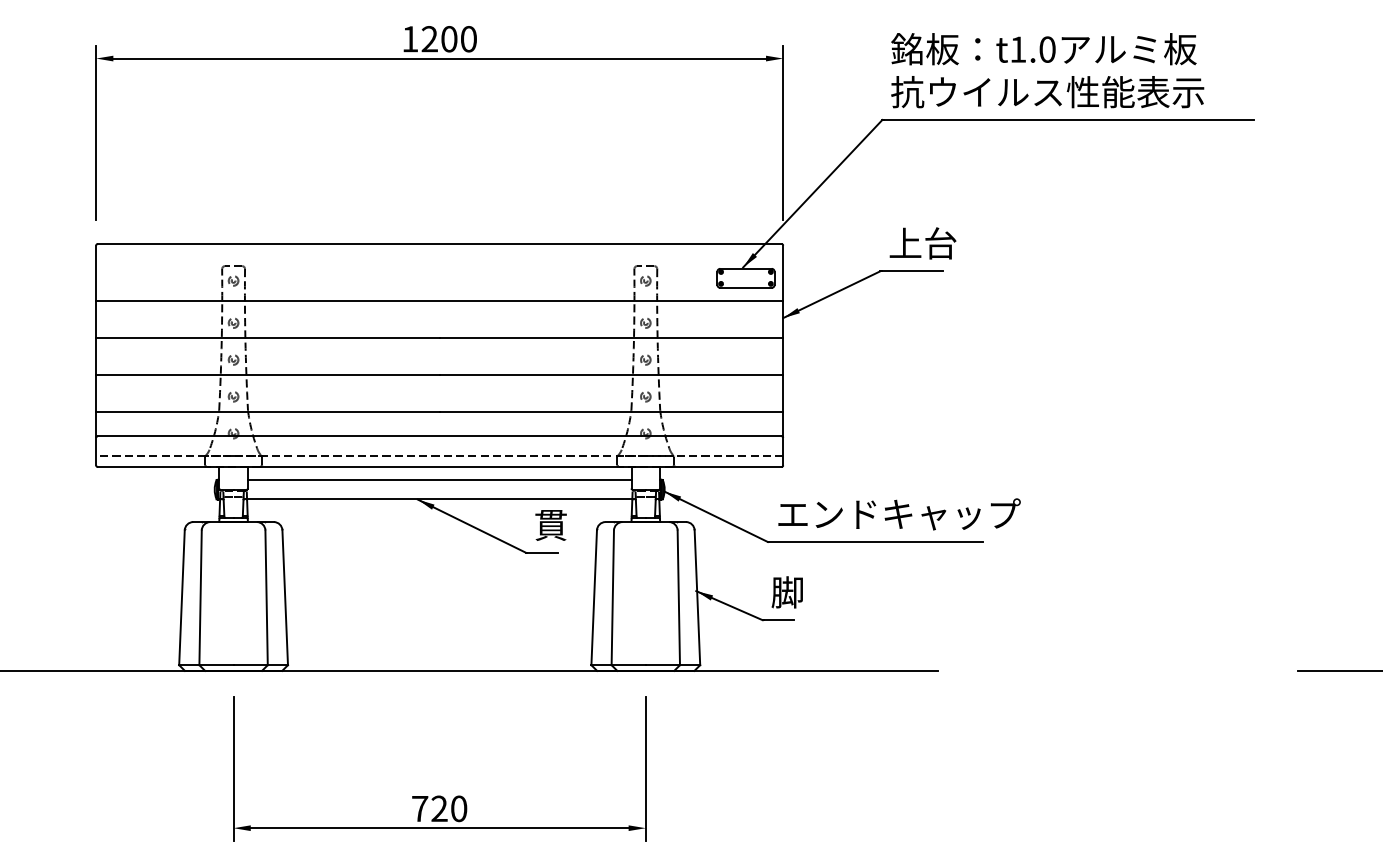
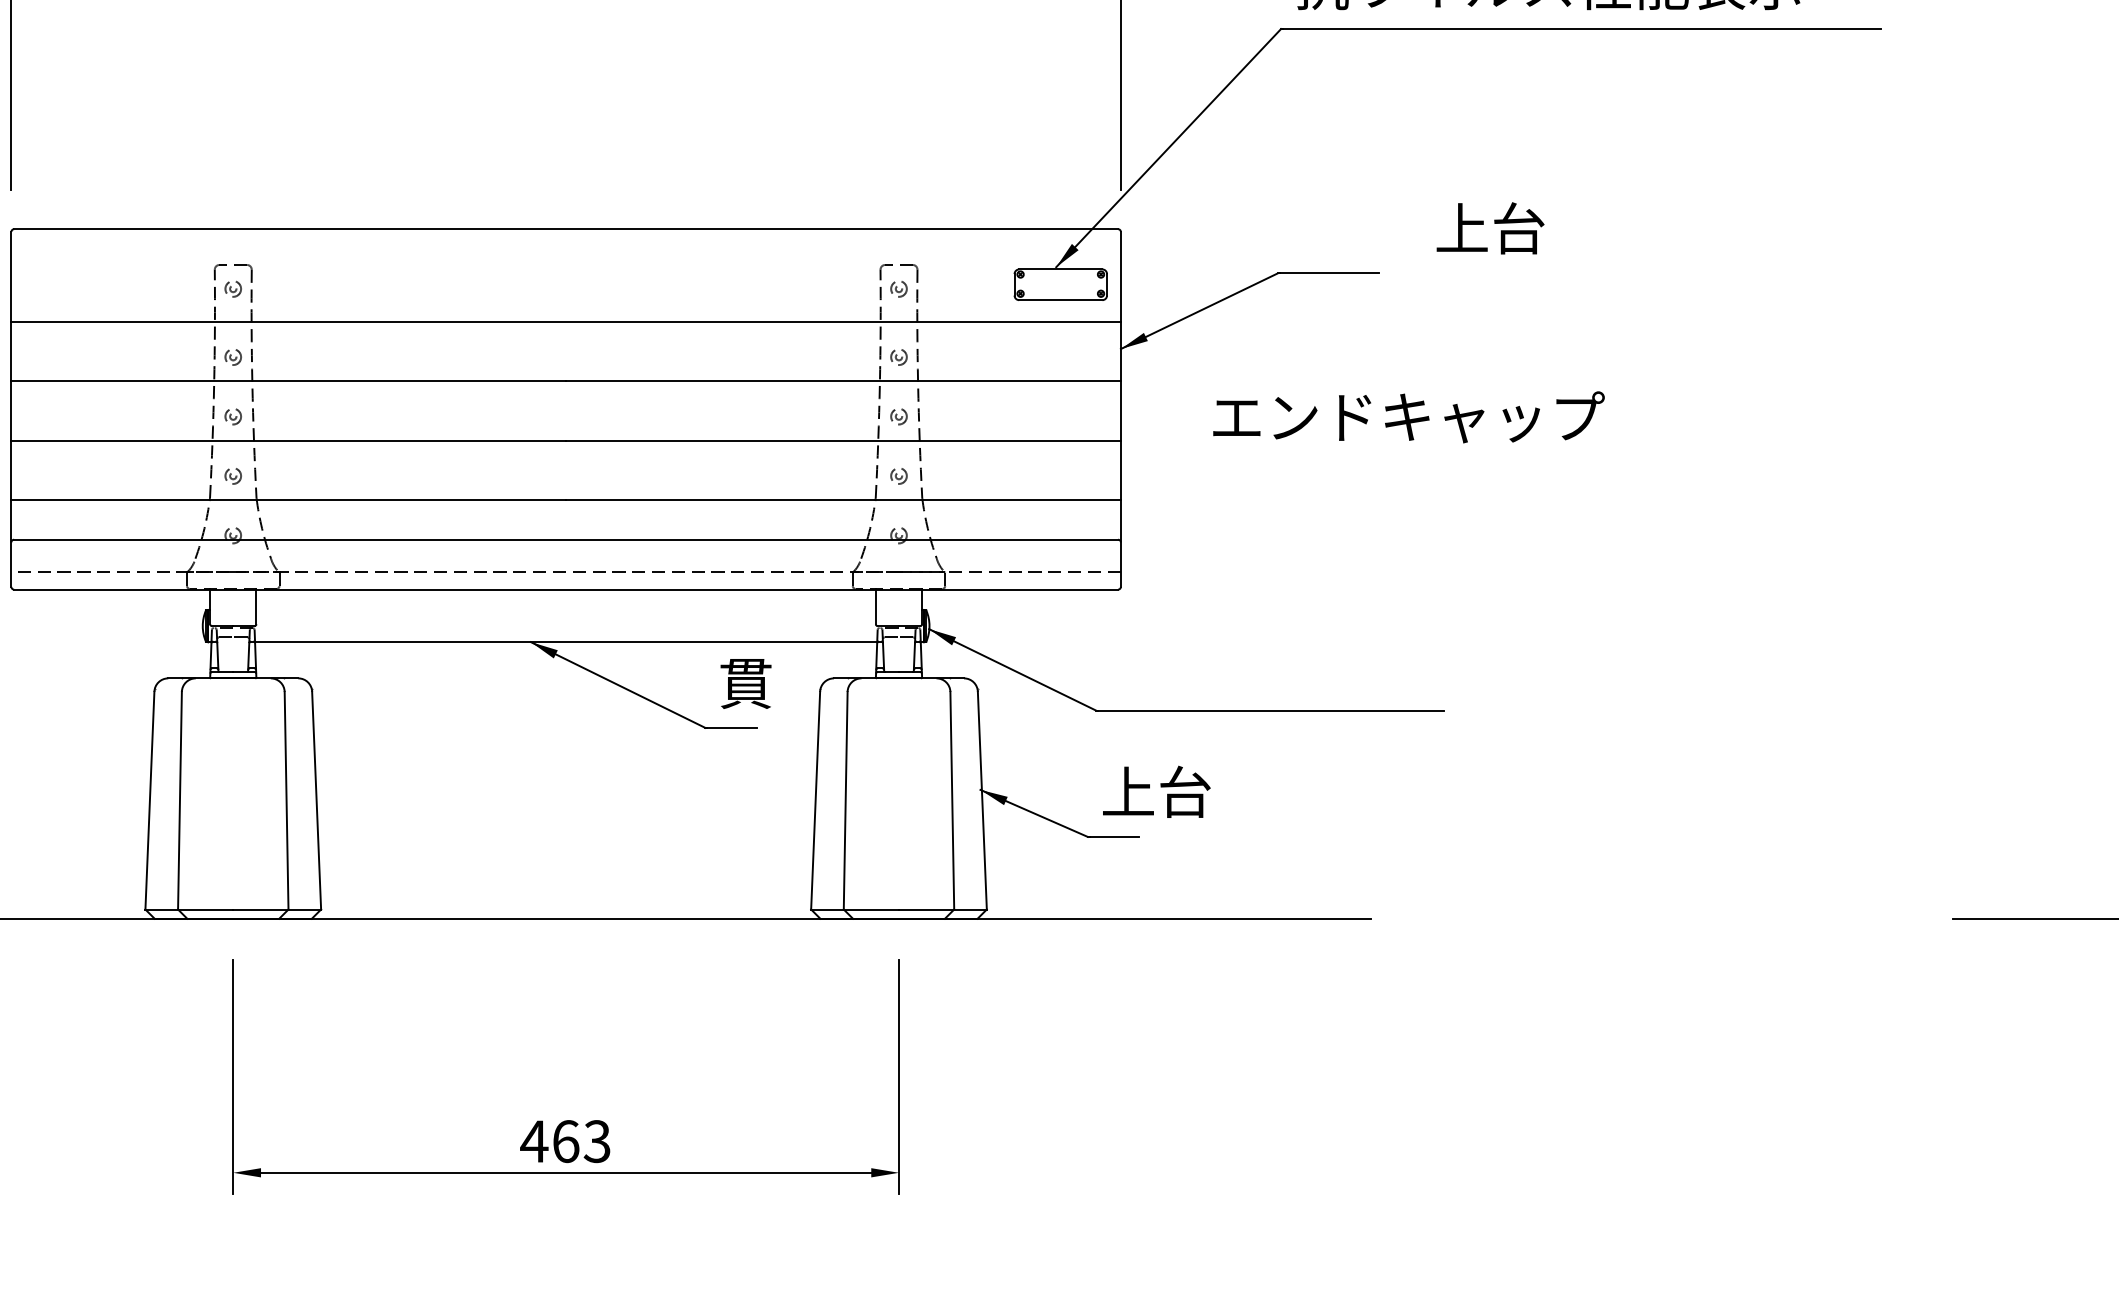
text: (922, 243) -> (1489, 228), moved
line: (439, 479) -> (565, 609), removed
text: (899, 514) -> (1408, 417), moved
text: (804, 592) -> (1155, 792), 脚 -> 上台
text: (439, 808) -> (565, 1140), 720 -> 463

